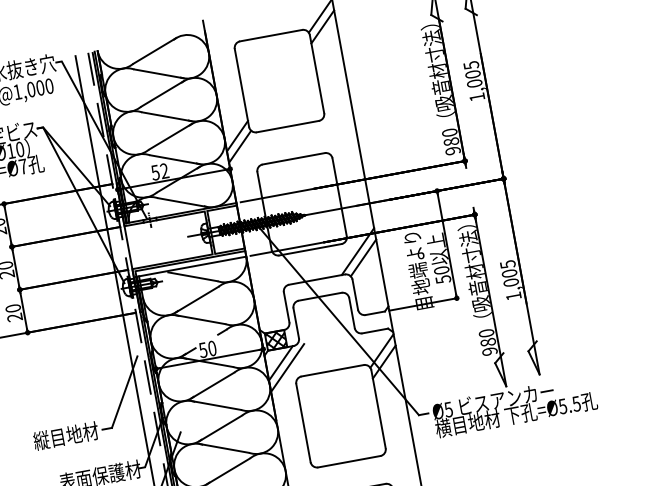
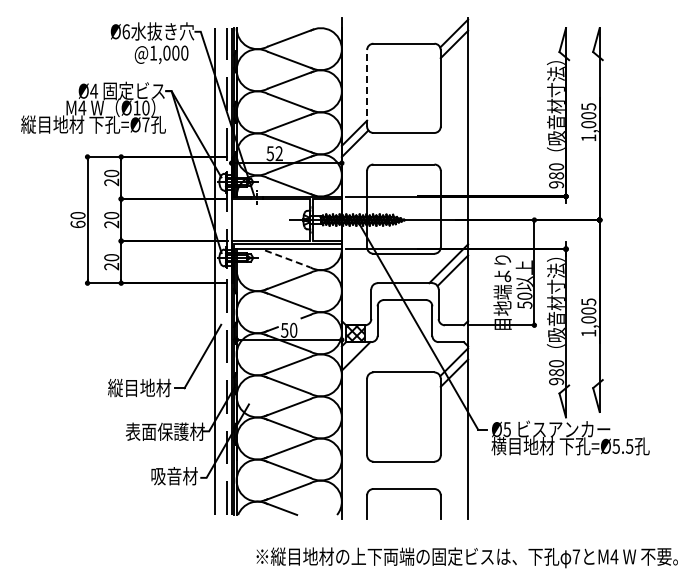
line: (242, 87) -> (367, 87), solid -> dashed
line: (193, 277) -> (288, 259), solid -> dashed
line: (287, 367) -> (361, 361), removed

